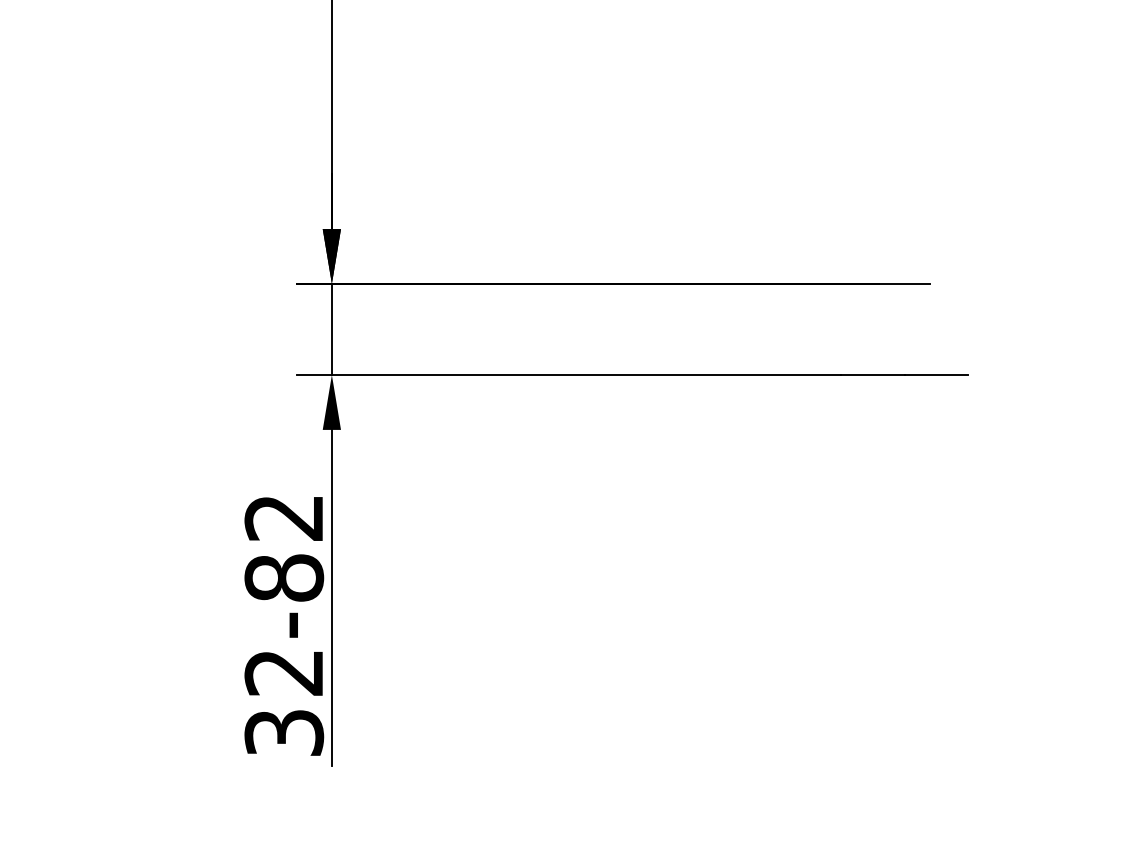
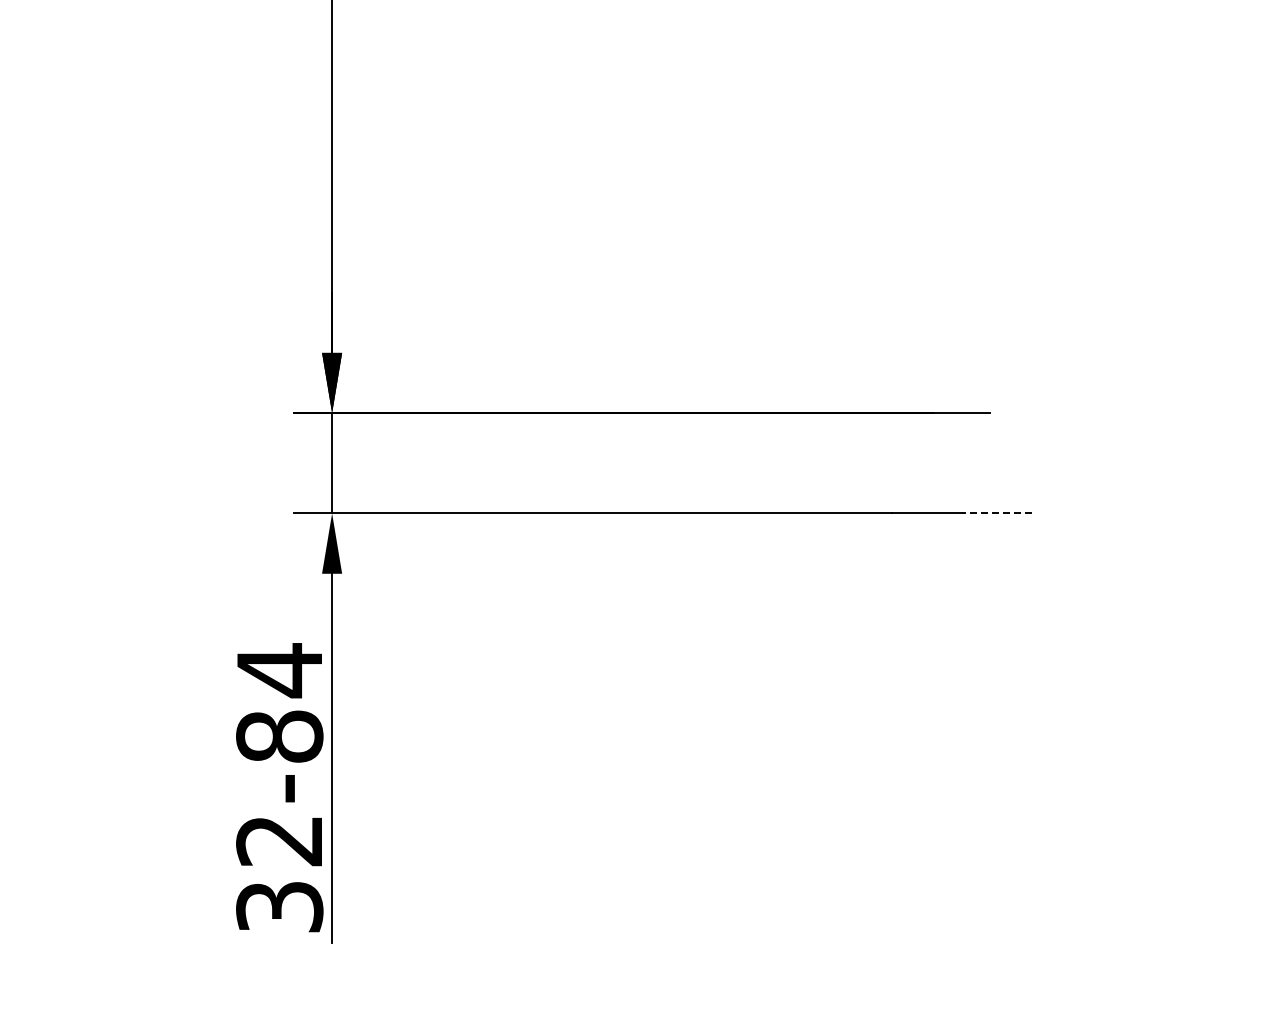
line: (936, 375) -> (997, 513), solid -> dashed
text: (283, 517) -> (278, 670), 32-82 -> 32-84

